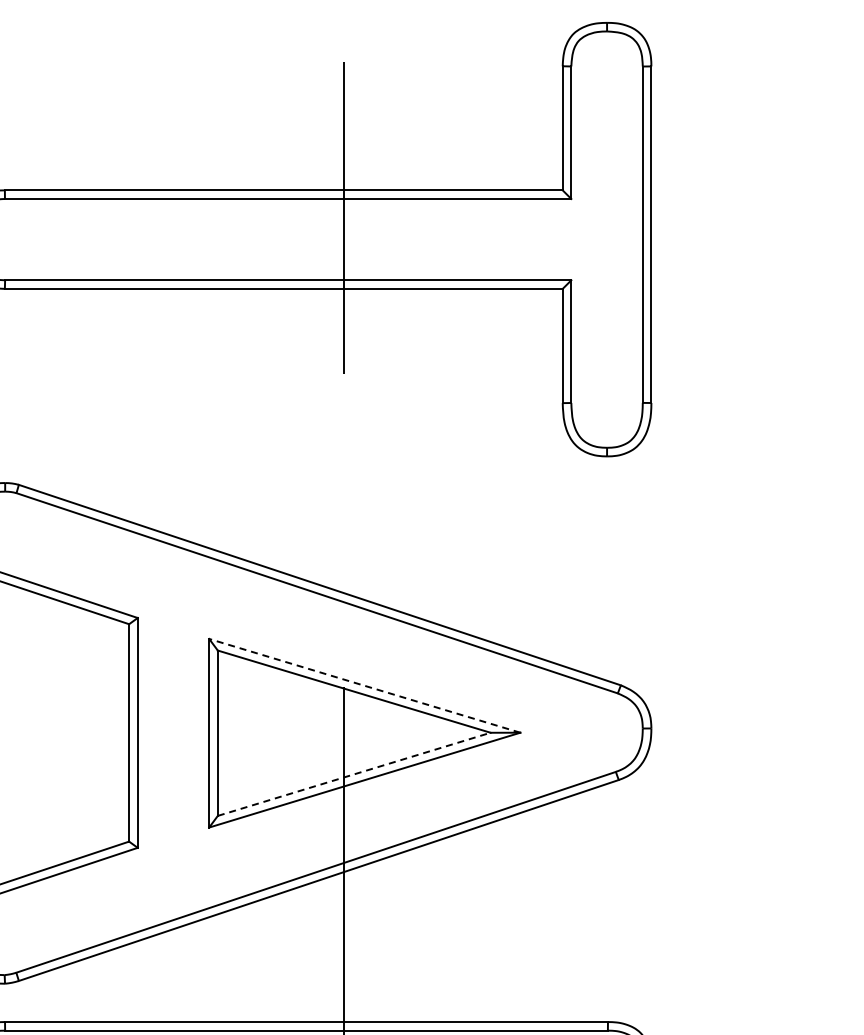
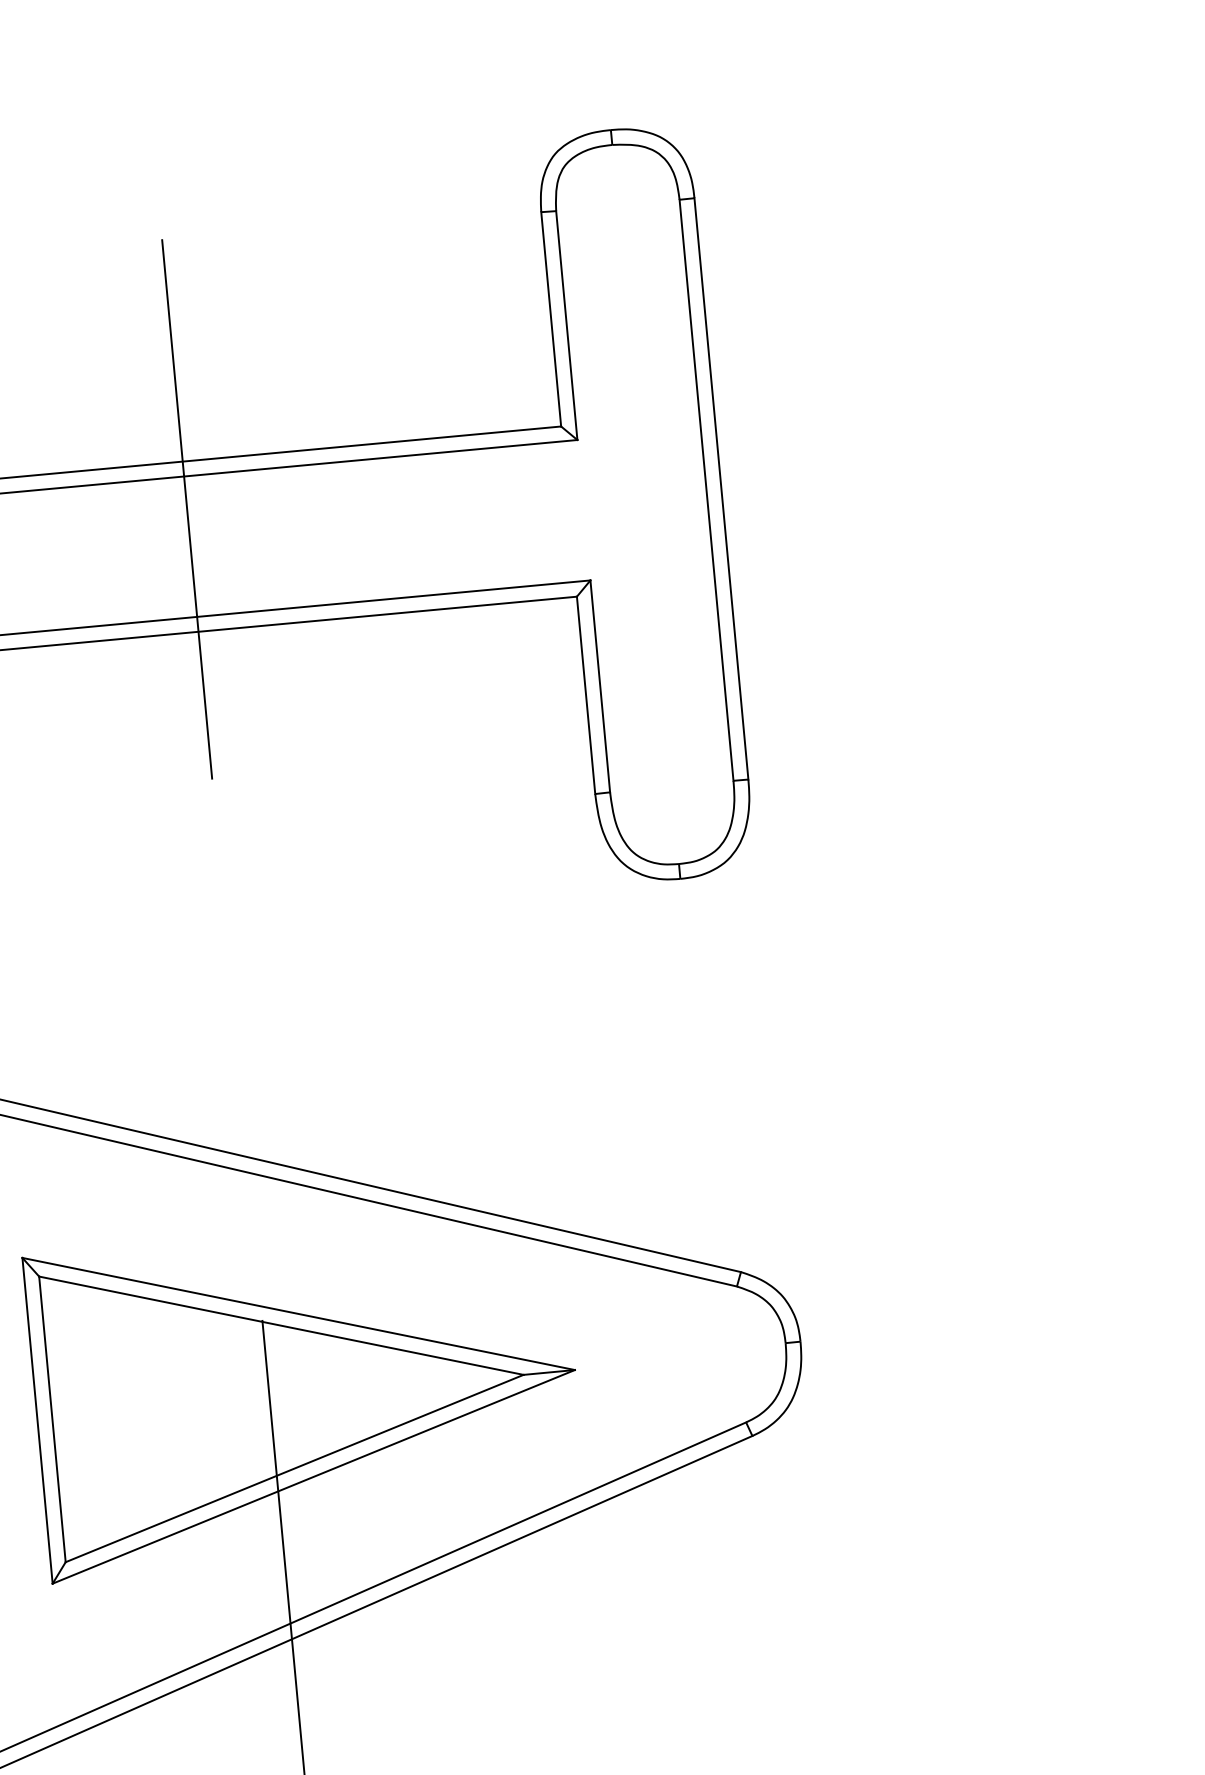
line: (364, 685) -> (298, 1313), dashed -> solid
line: (354, 774) -> (295, 1468), dashed -> solid

